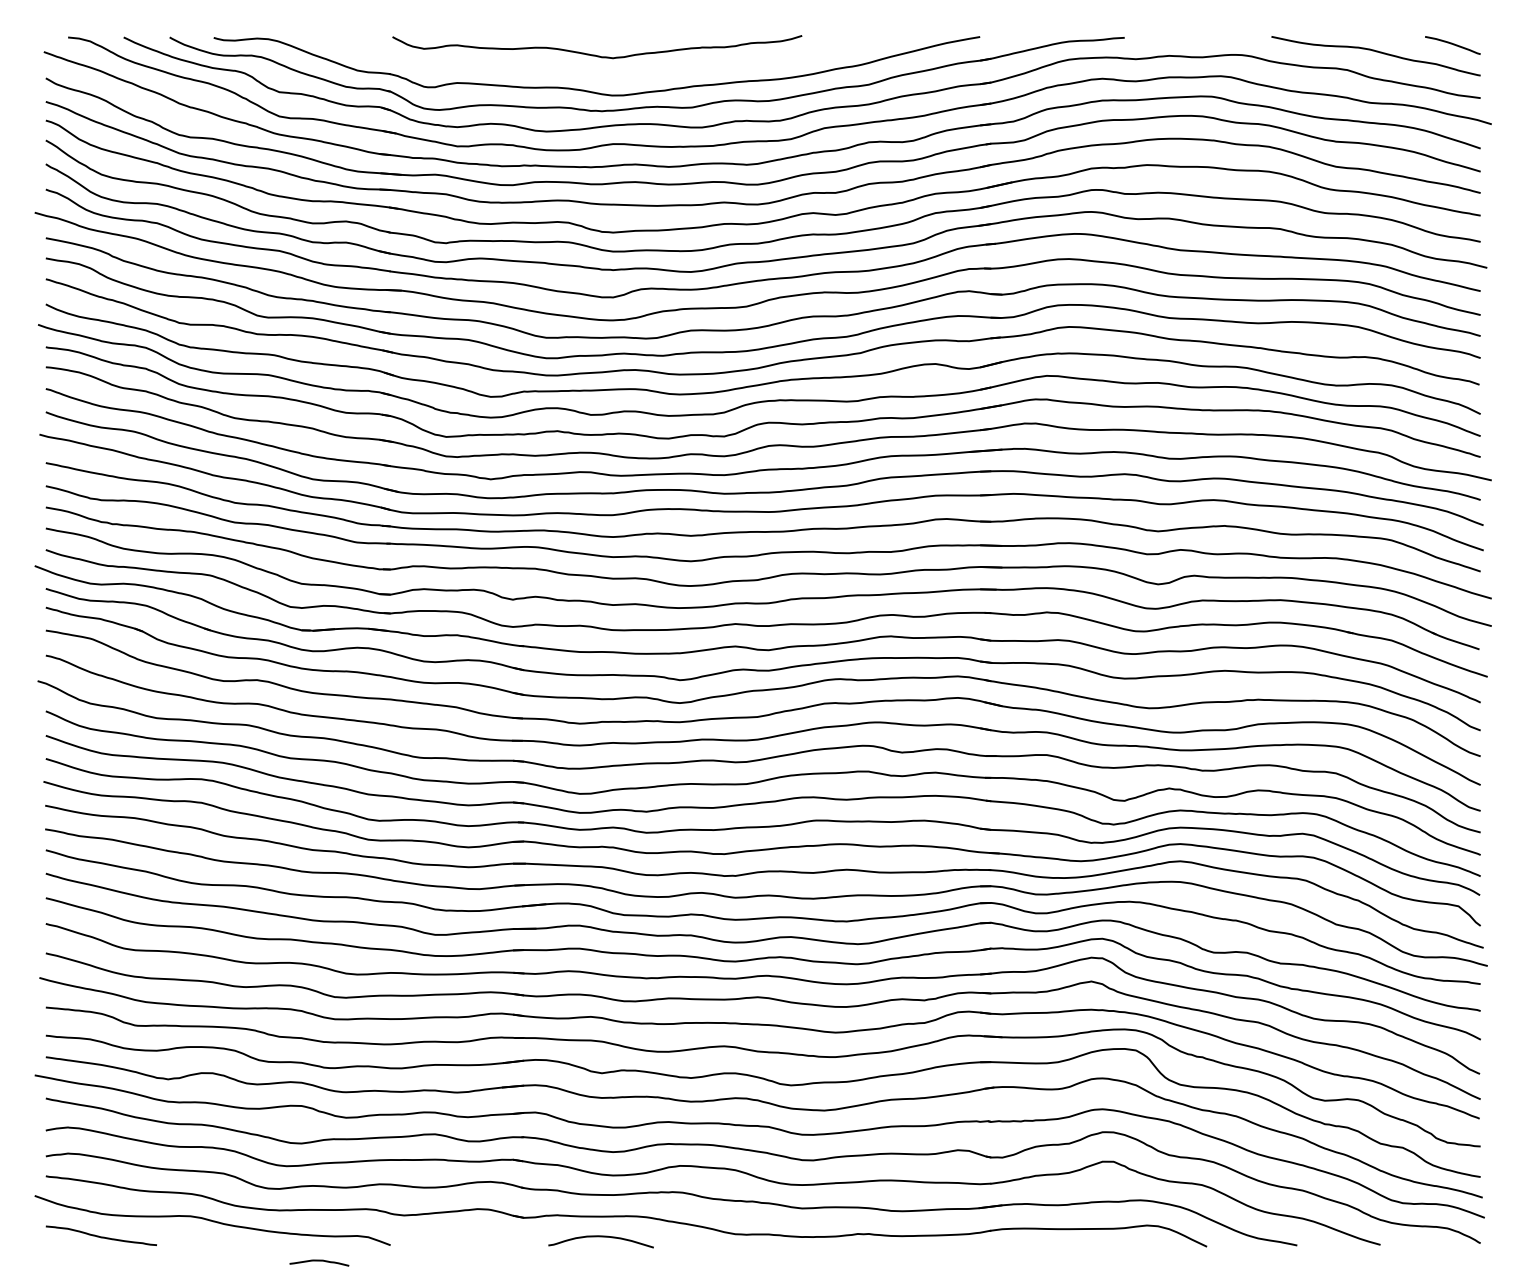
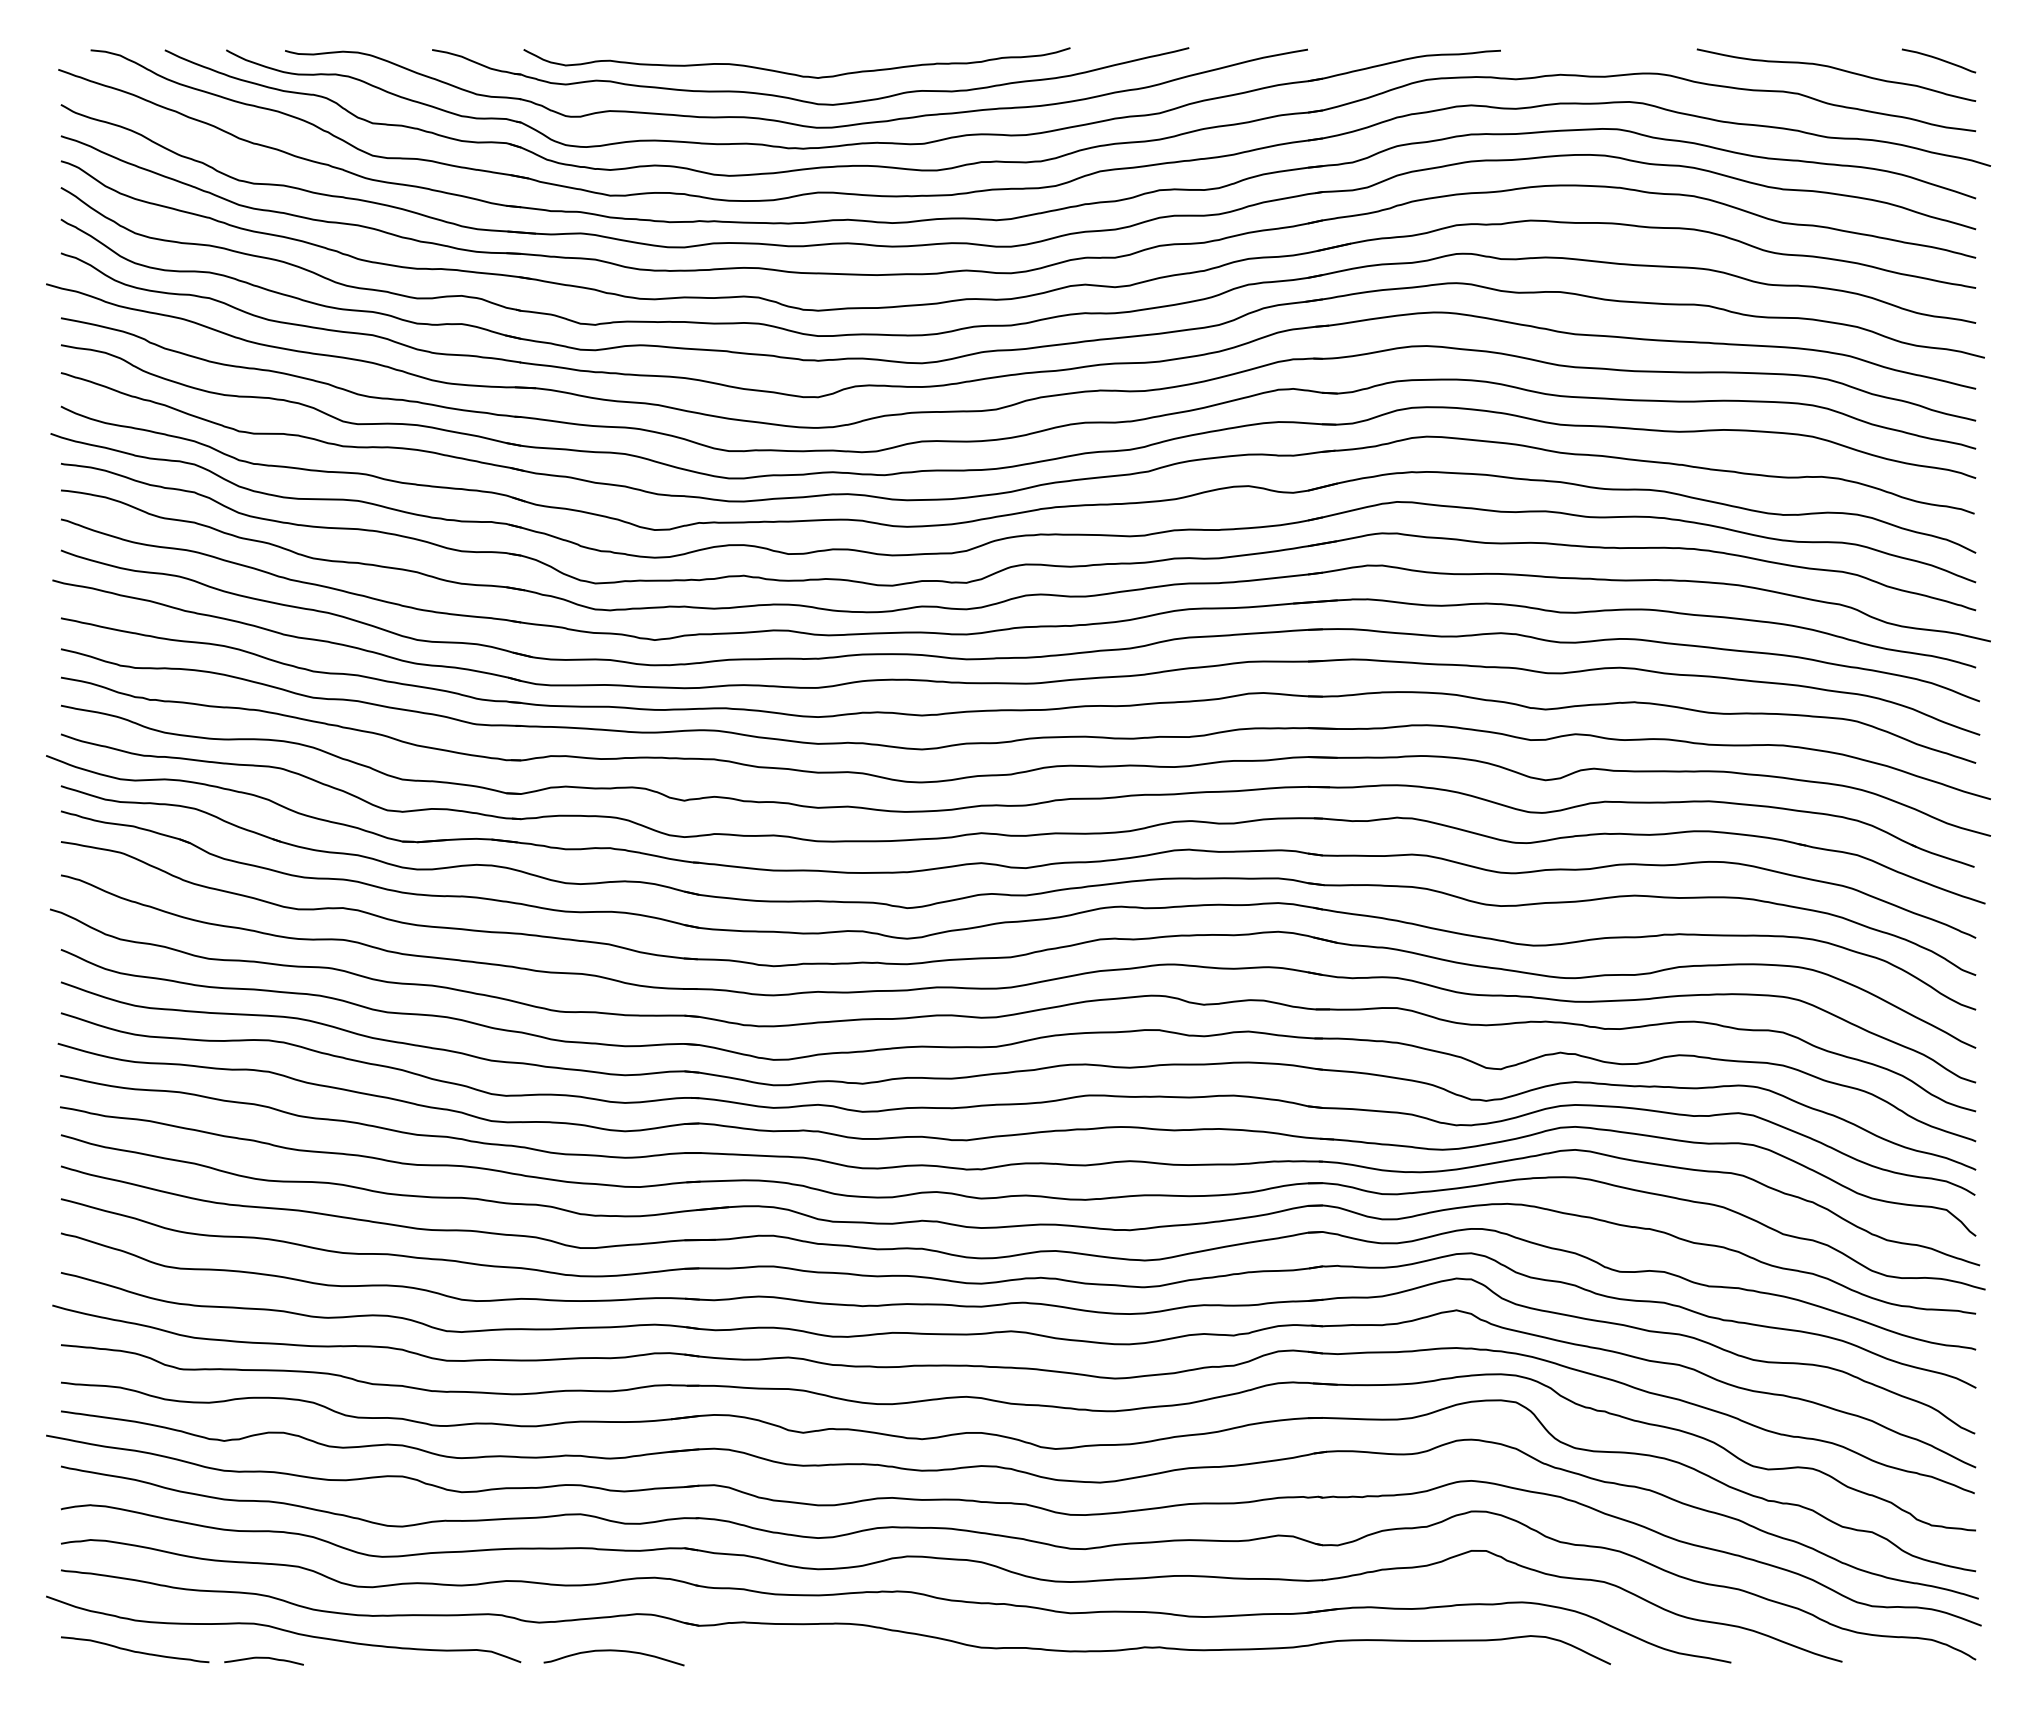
part: (603, 75) -> (805, 100), added
curve: (600, 1237) -> (613, 1651), moved
curve: (318, 1261) -> (263, 1658), moved

